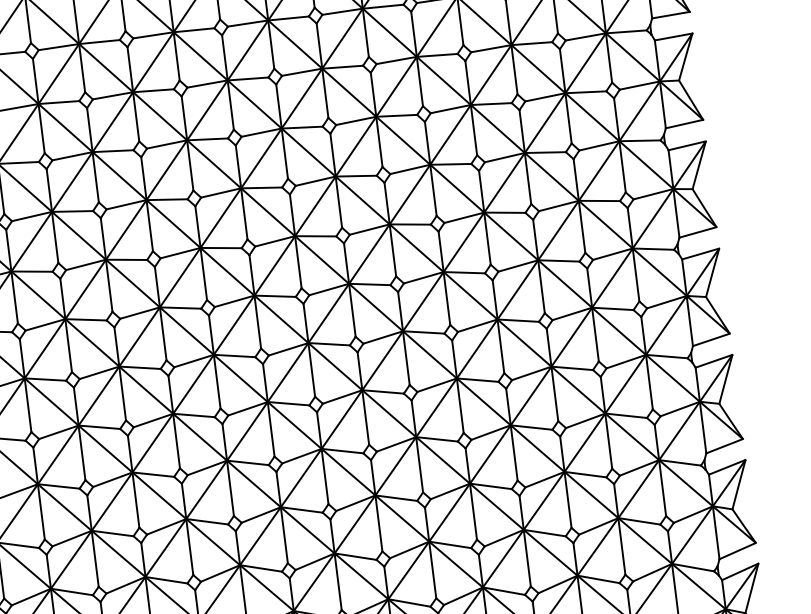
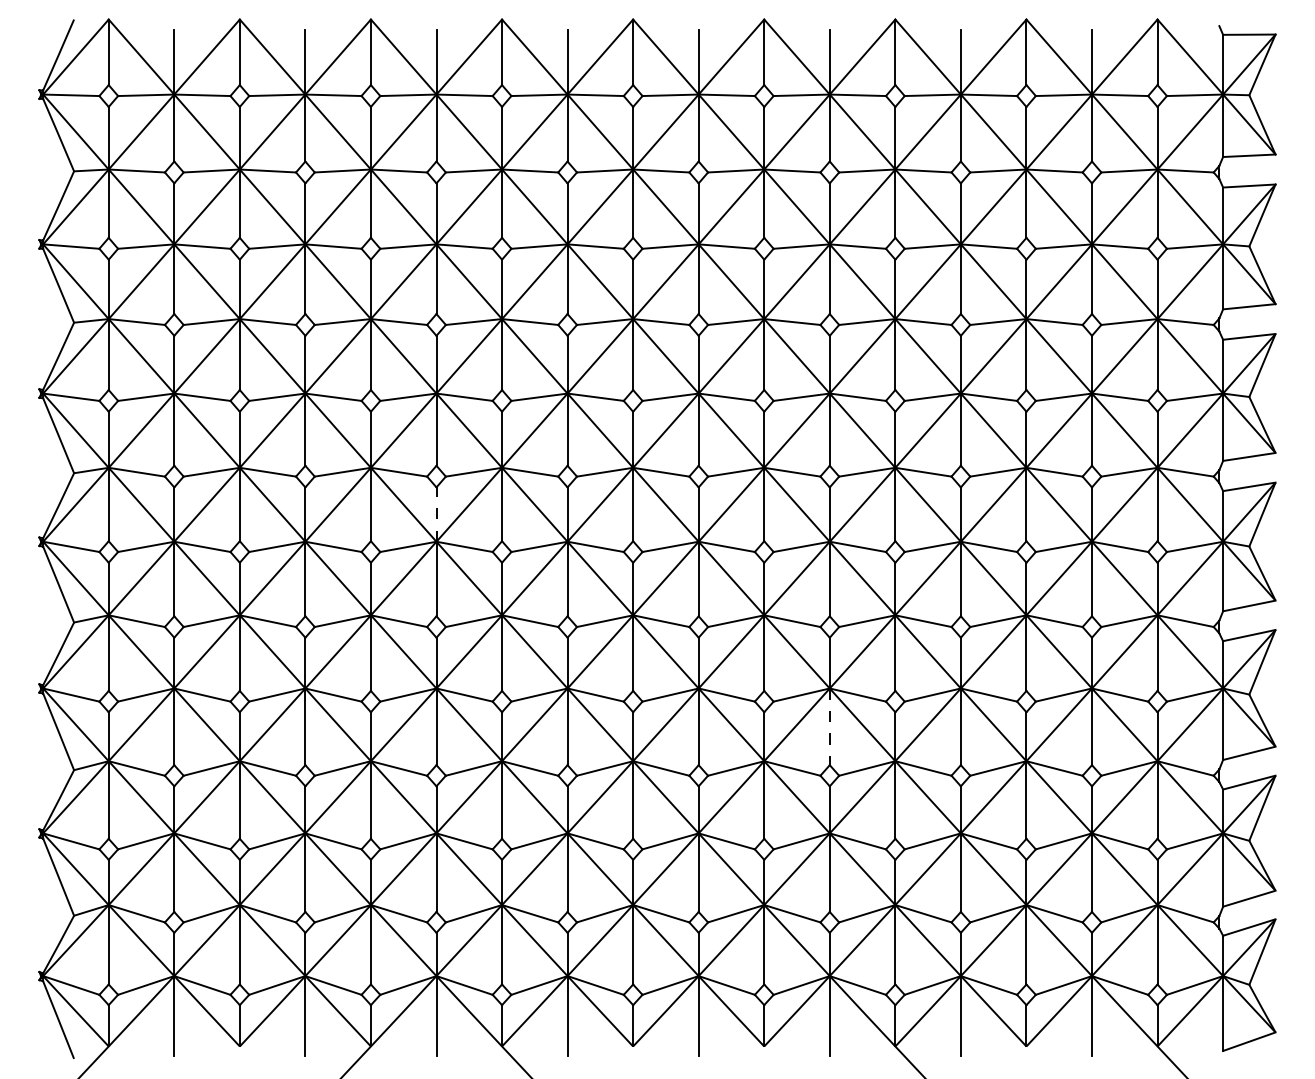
line: (116, 346) -> (436, 514), solid -> dashed
line: (419, 465) -> (829, 727), solid -> dashed

